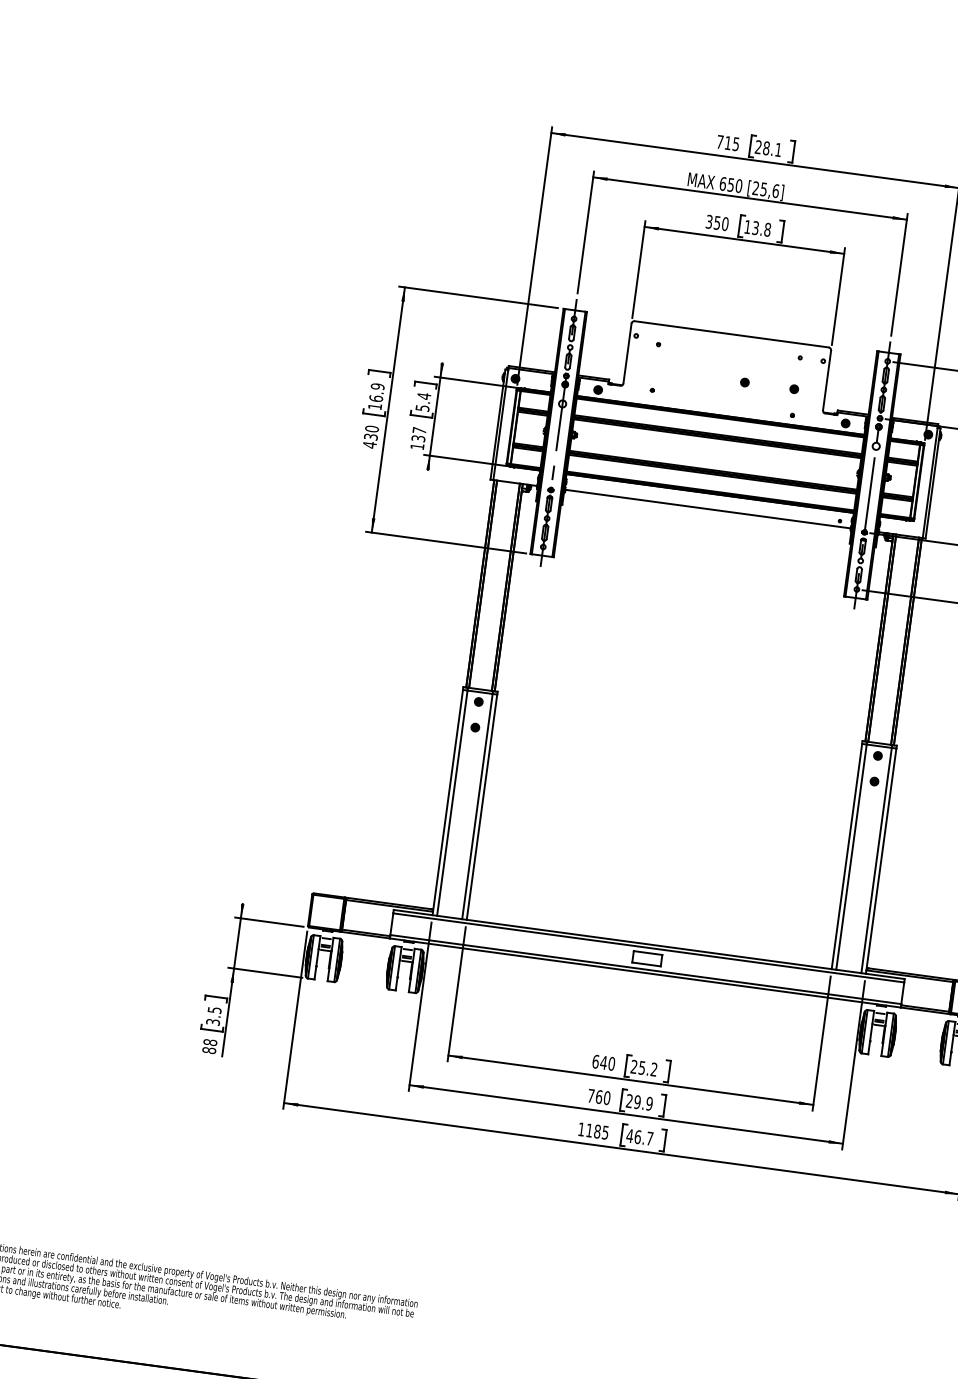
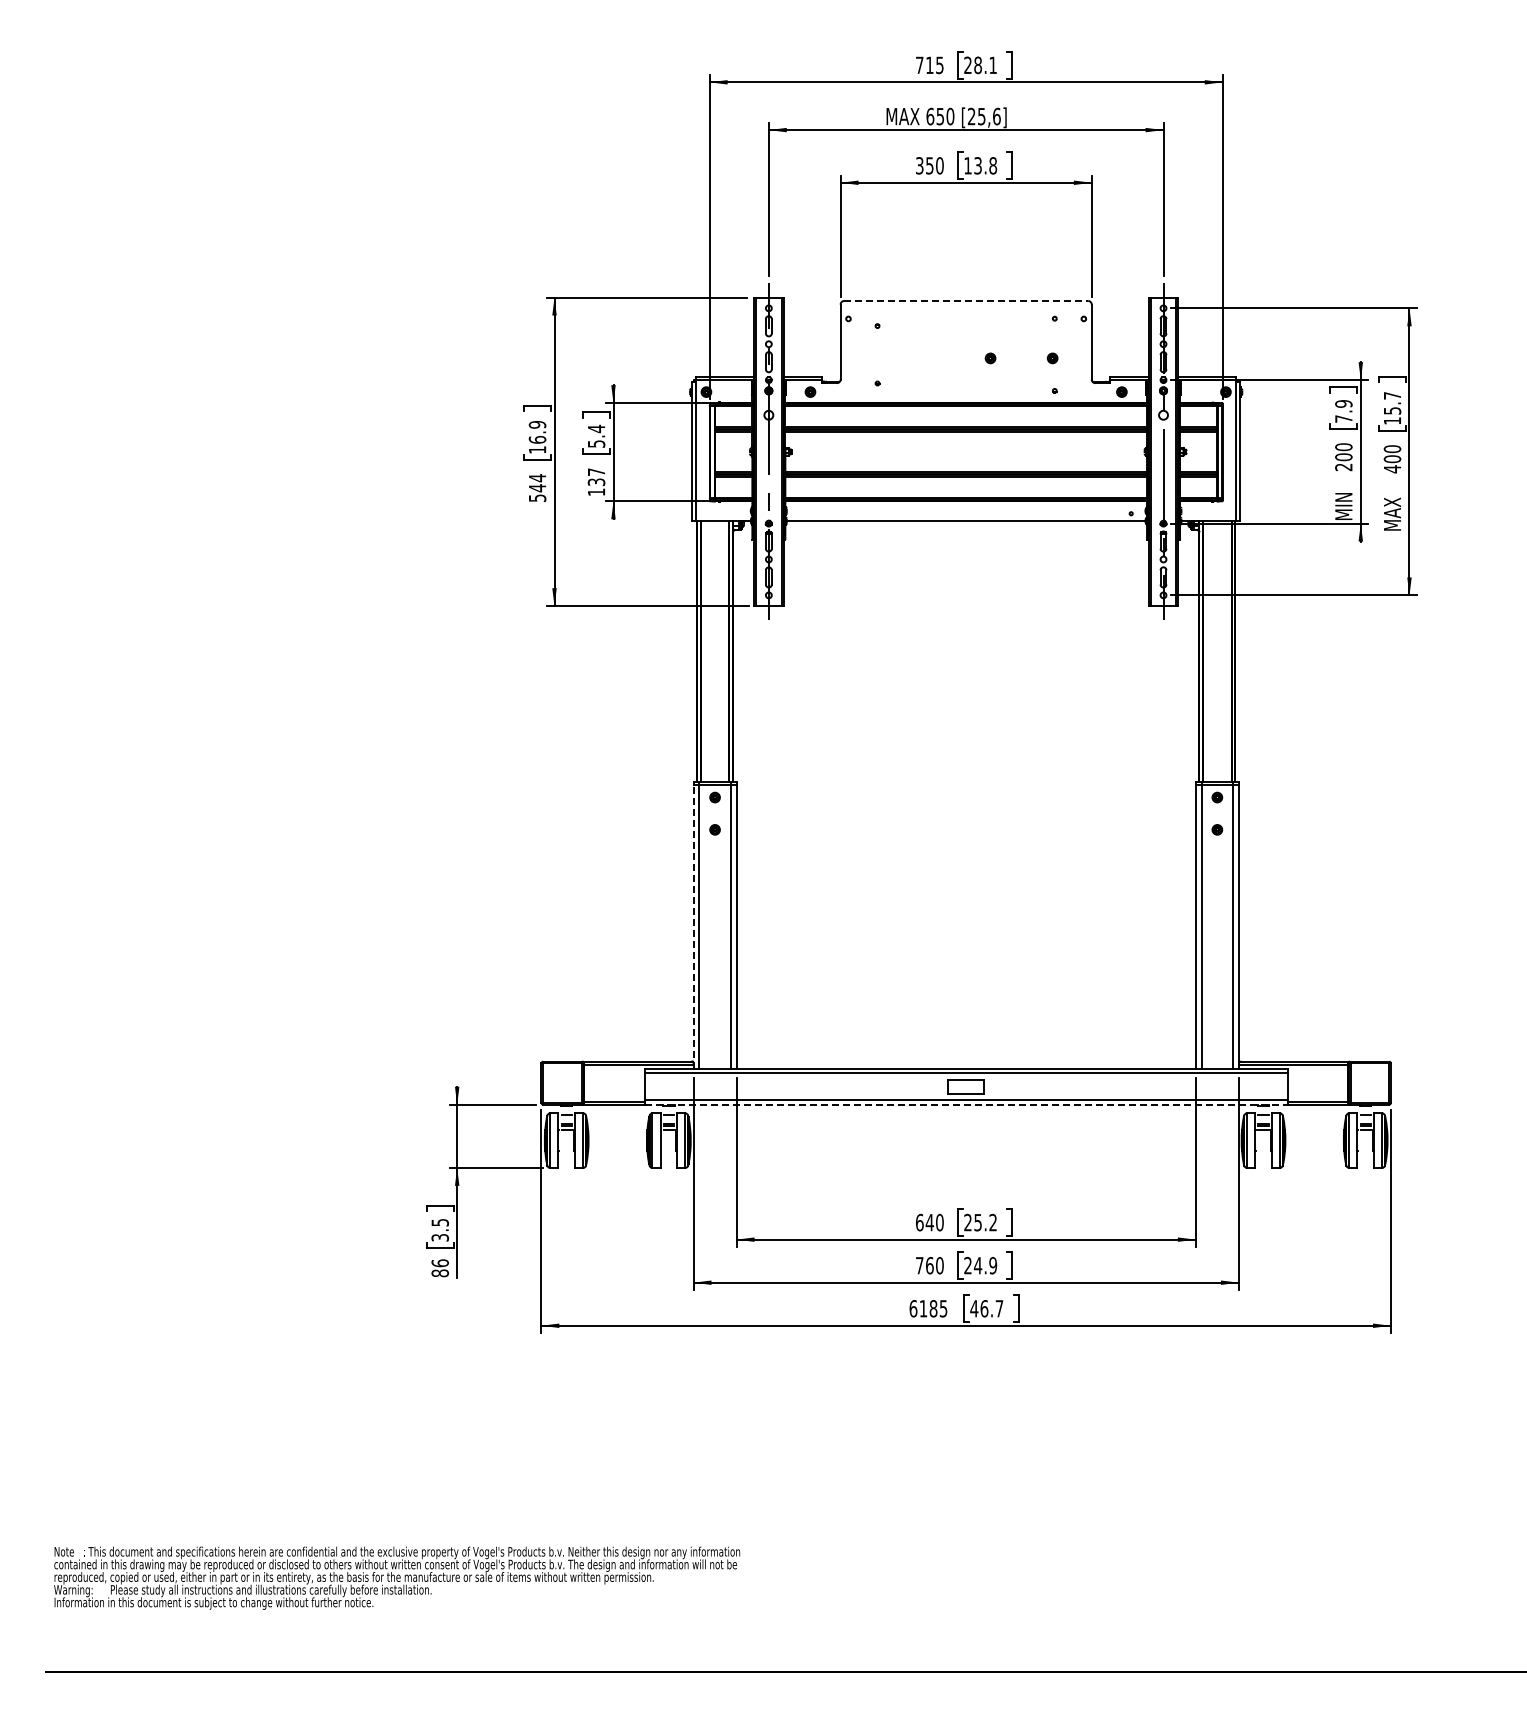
line: (731, 334) -> (966, 301), solid -> dashed
text: (370, 437) -> (537, 488), 430 -> 544
line: (447, 802) -> (693, 927), solid -> dashed
line: (645, 972) -> (966, 1104), solid -> dashed
text: (209, 1042) -> (439, 1263), 88 -> 86
text: (637, 1102) -> (978, 1265), 29.9 -> 24.9
text: (581, 1129) -> (913, 1308), 1185 -> 6185

